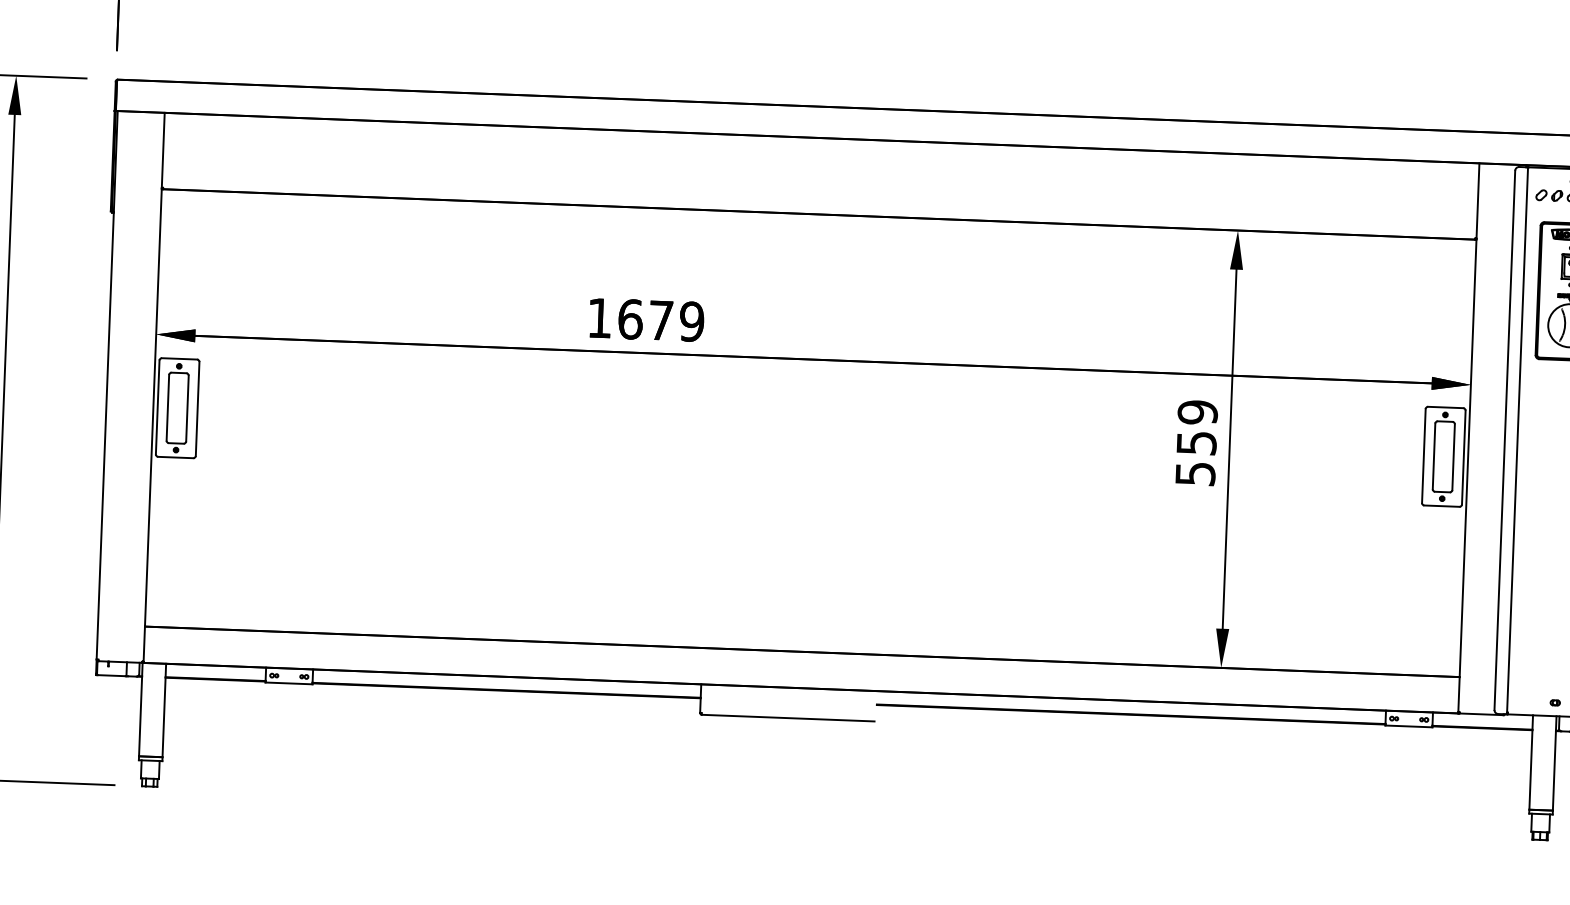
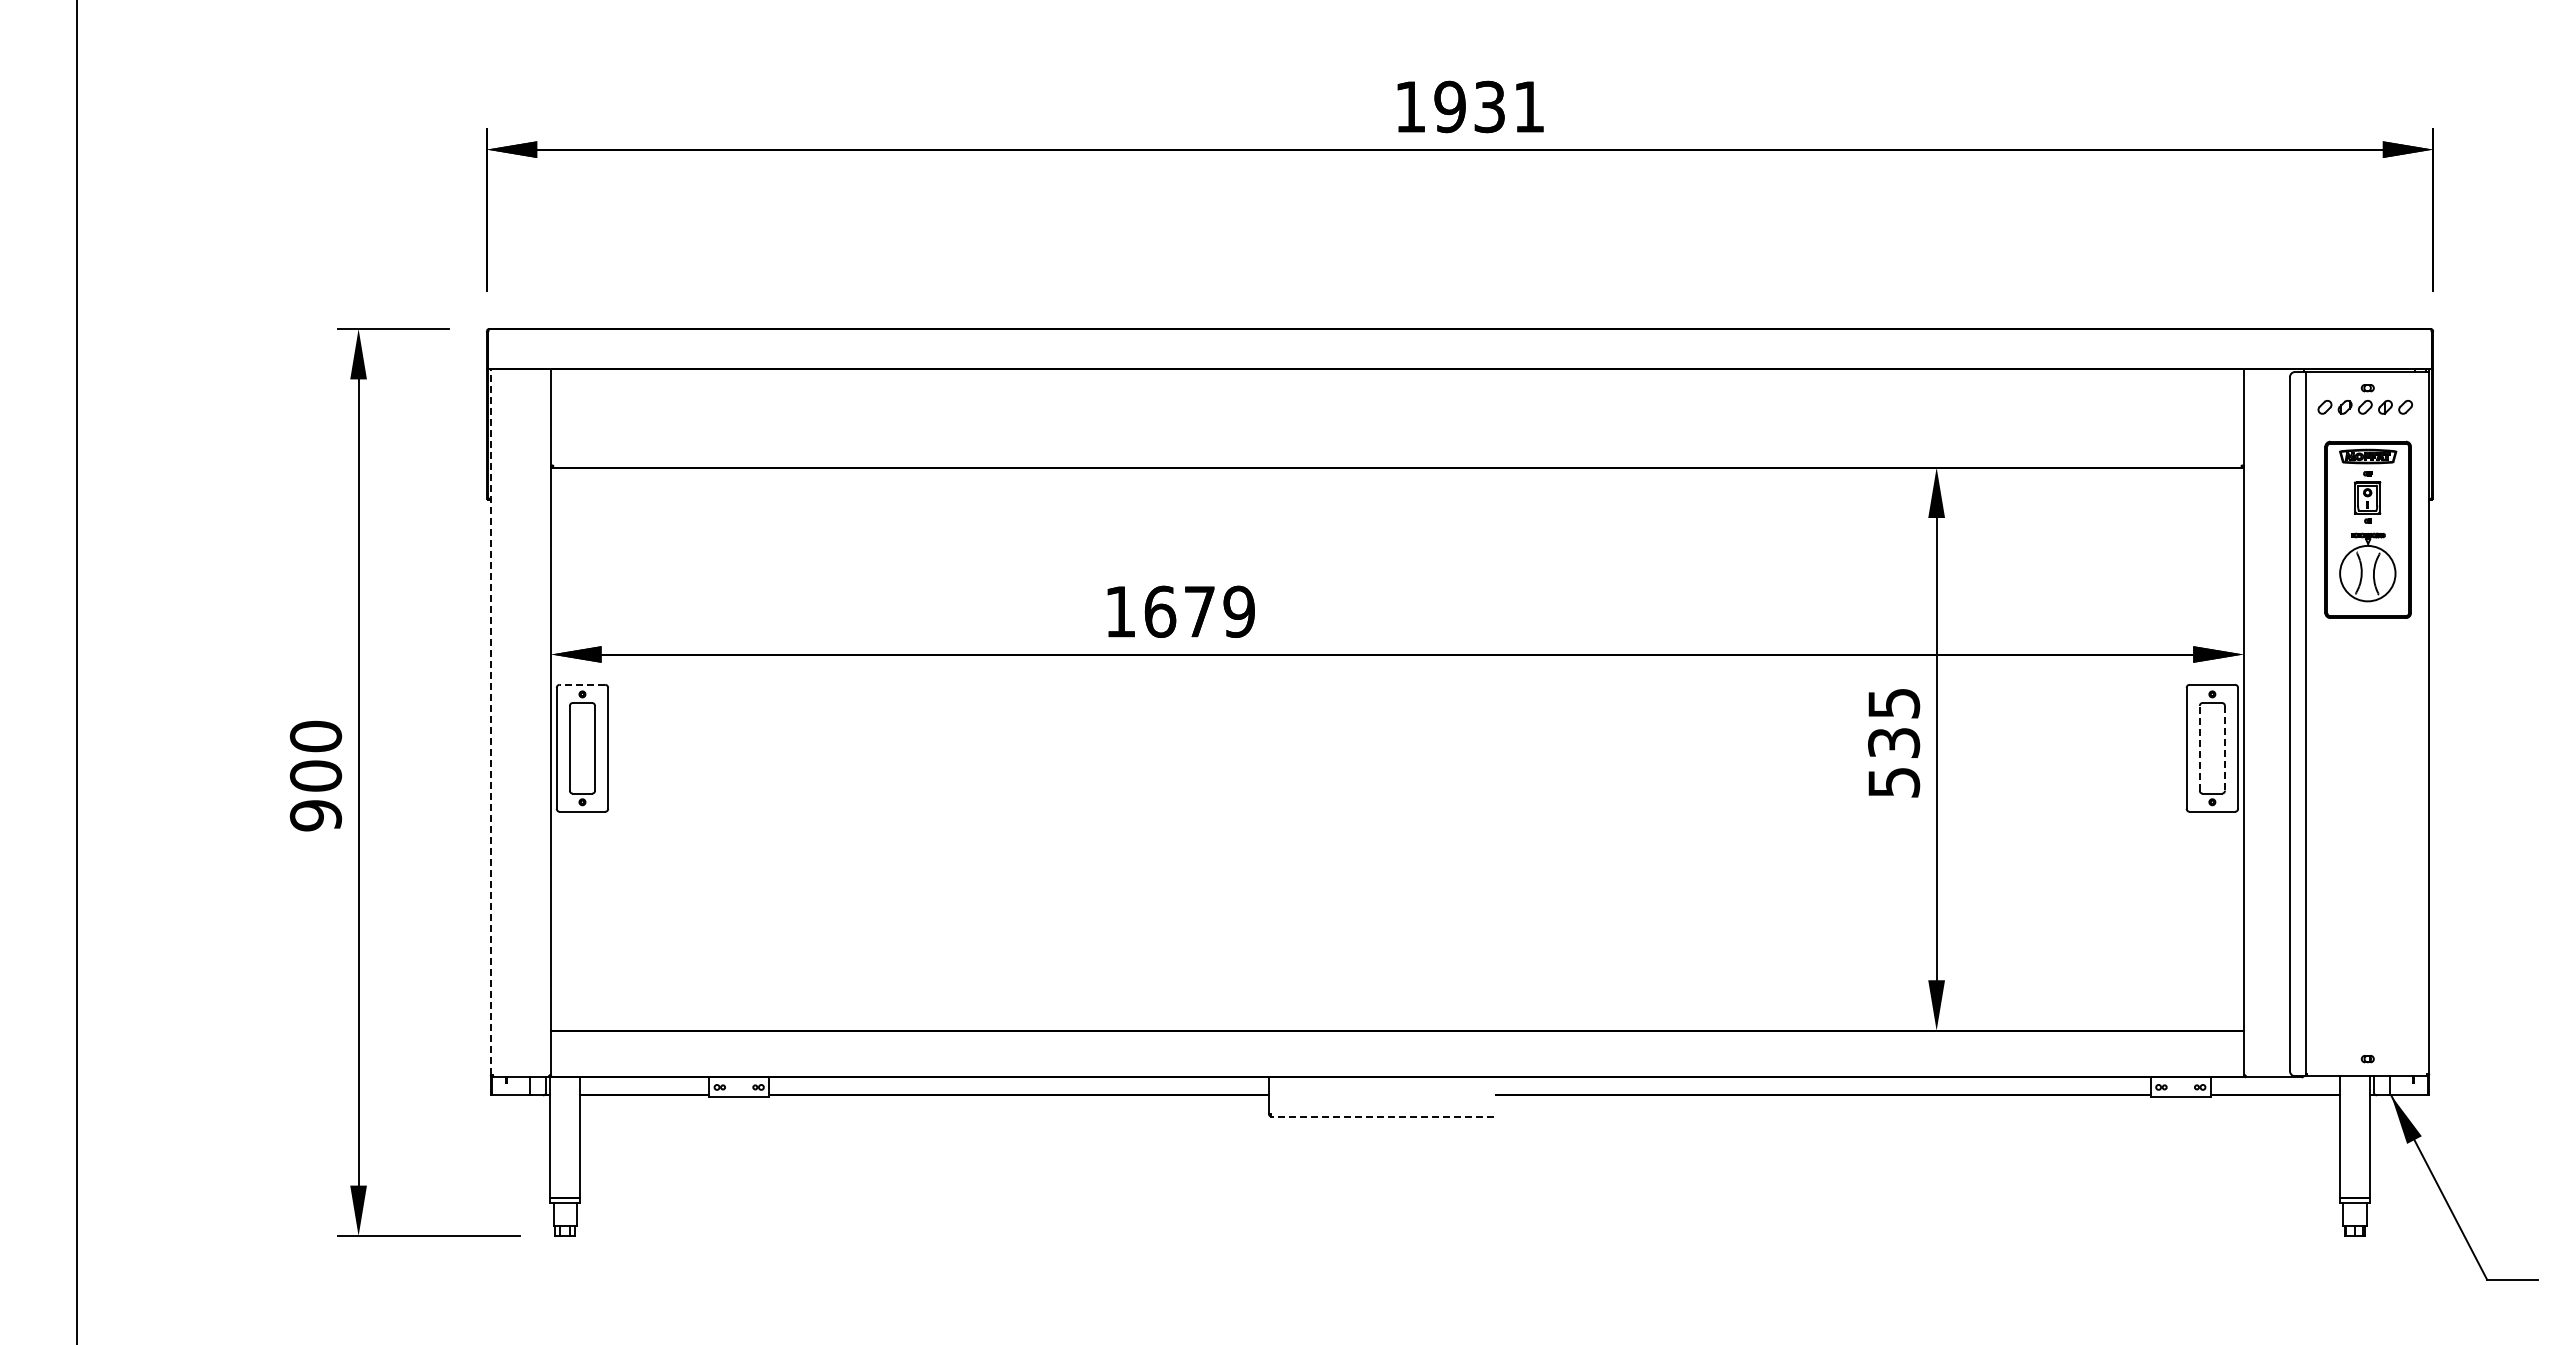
line: (179, 358) -> (582, 684), solid -> dashed
line: (106, 385) -> (490, 722), solid -> dashed
text: (1196, 427) -> (1893, 722), 559 -> 535
line: (1433, 455) -> (2199, 747), solid -> dashed
line: (1453, 457) -> (2224, 748), solid -> dashed
line: (788, 718) -> (1382, 1116), solid -> dashed

